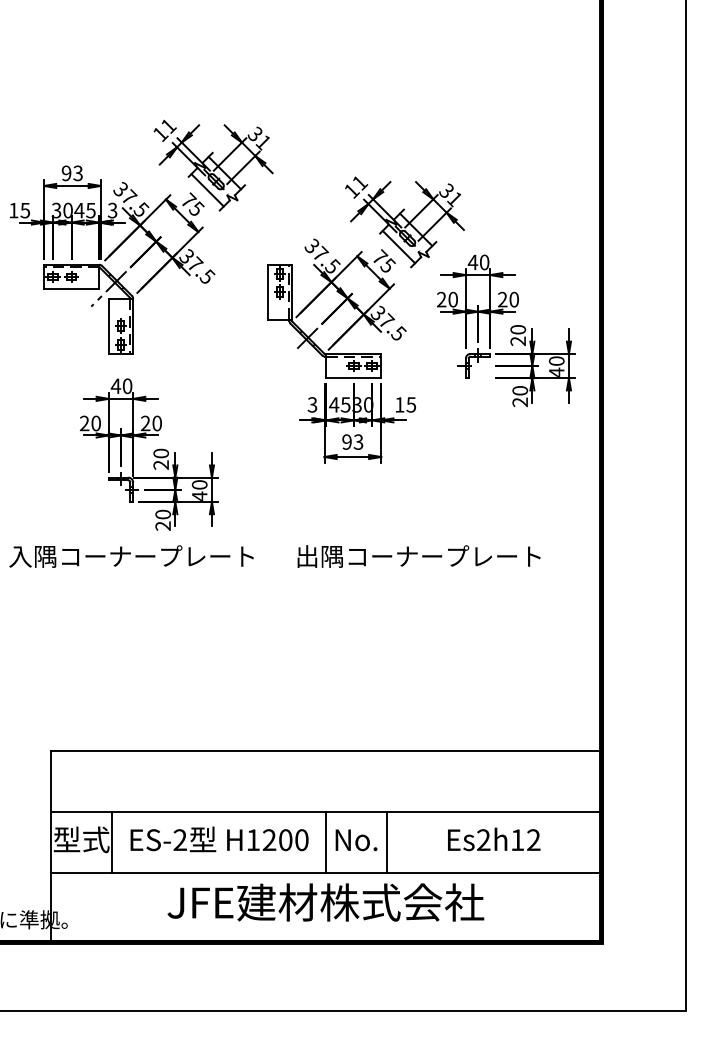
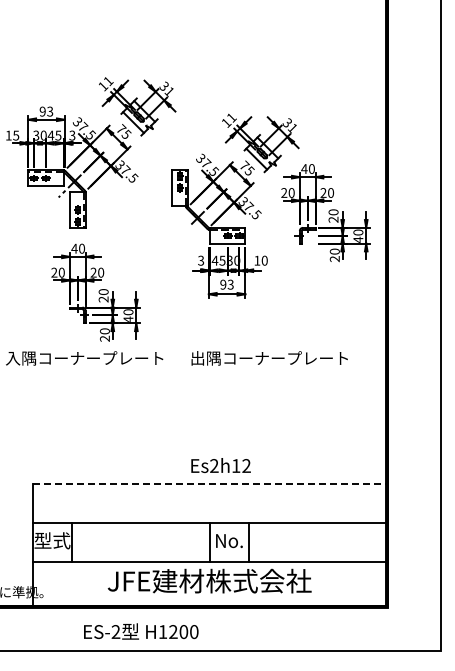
text: (410, 404) -> (264, 260), 15 -> 10
line: (325, 750) -> (209, 483), solid -> dashed
text: (219, 839) -> (141, 631), moved
text: (493, 839) -> (220, 465), moved

